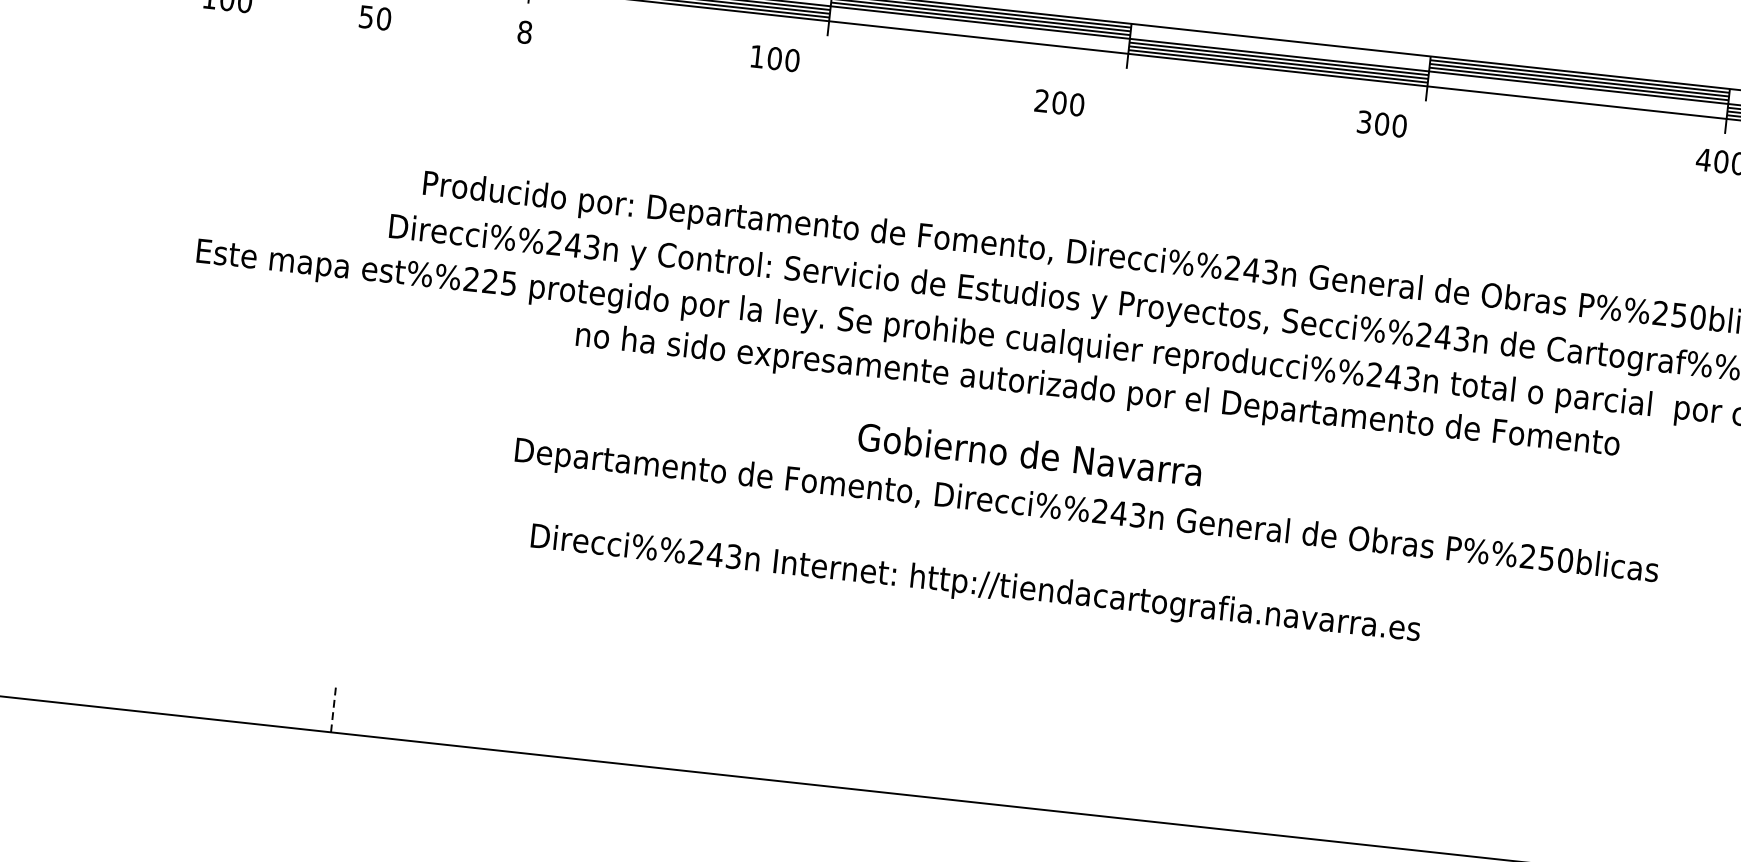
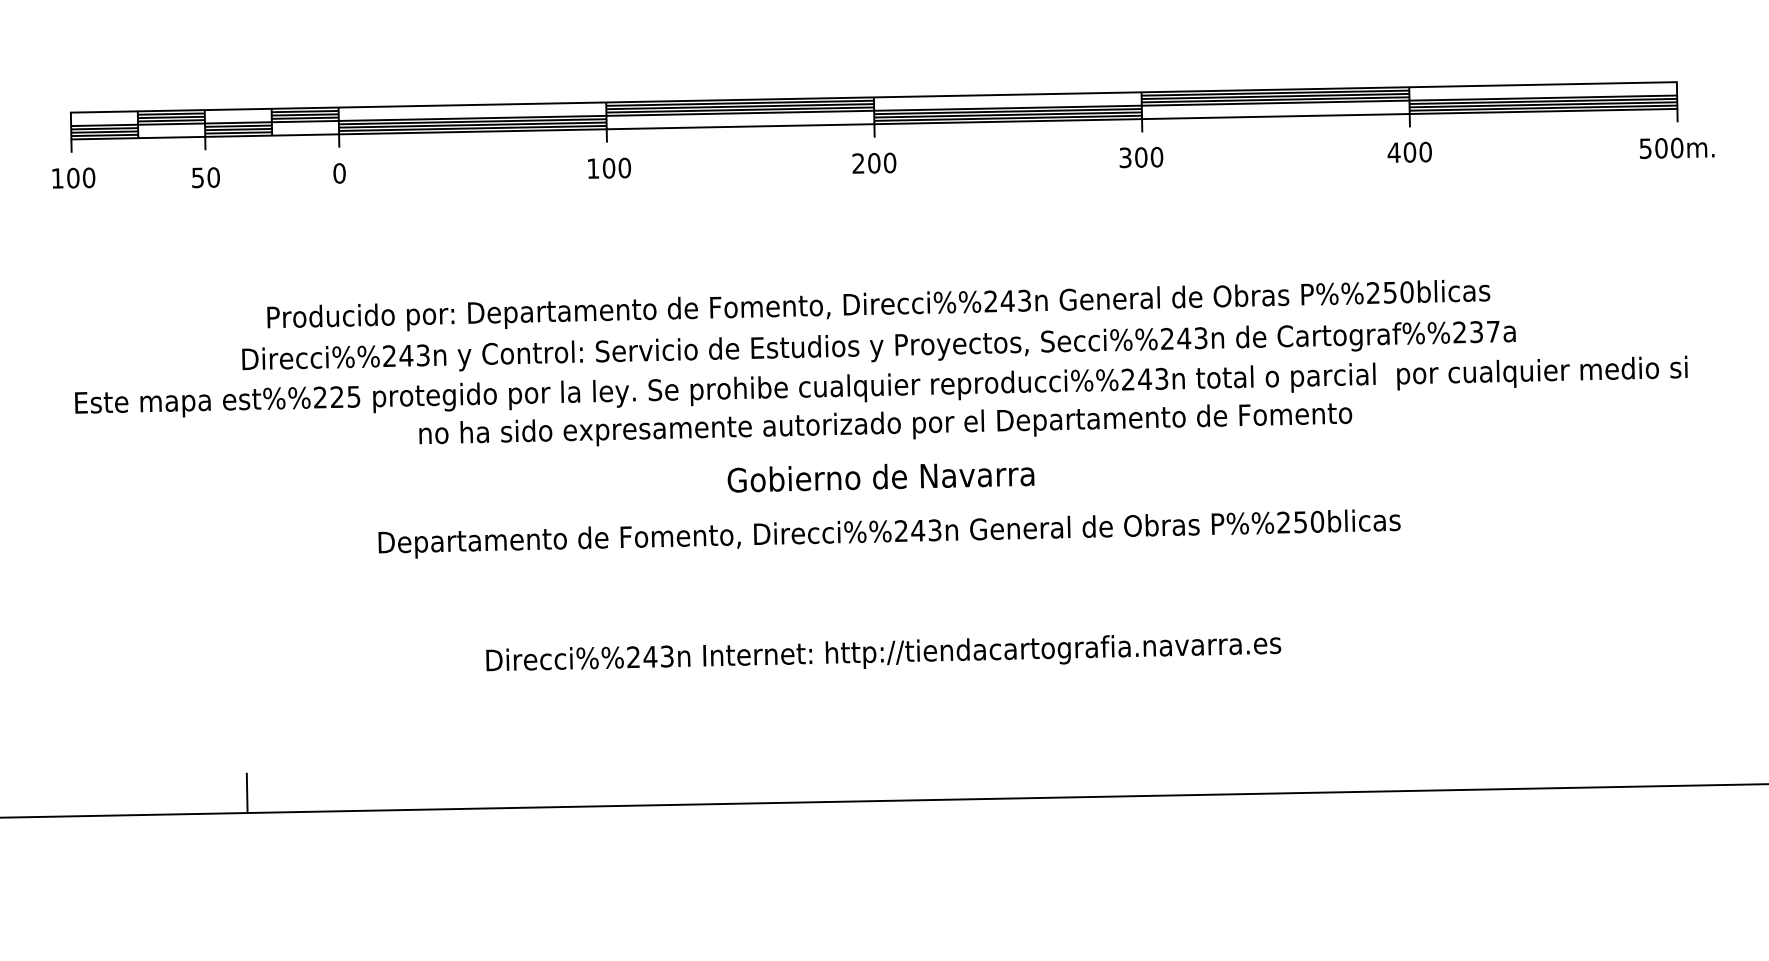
text: (524, 32) -> (339, 173), 8 -> 0
text: (775, 57) -> (609, 167), moved
text: (1059, 102) -> (874, 162), moved
text: (1382, 124) -> (1141, 157), moved
text: (1029, 455) -> (880, 477), moved
text: (975, 584) -> (883, 653), moved
line: (333, 709) -> (247, 792), dashed -> solid

